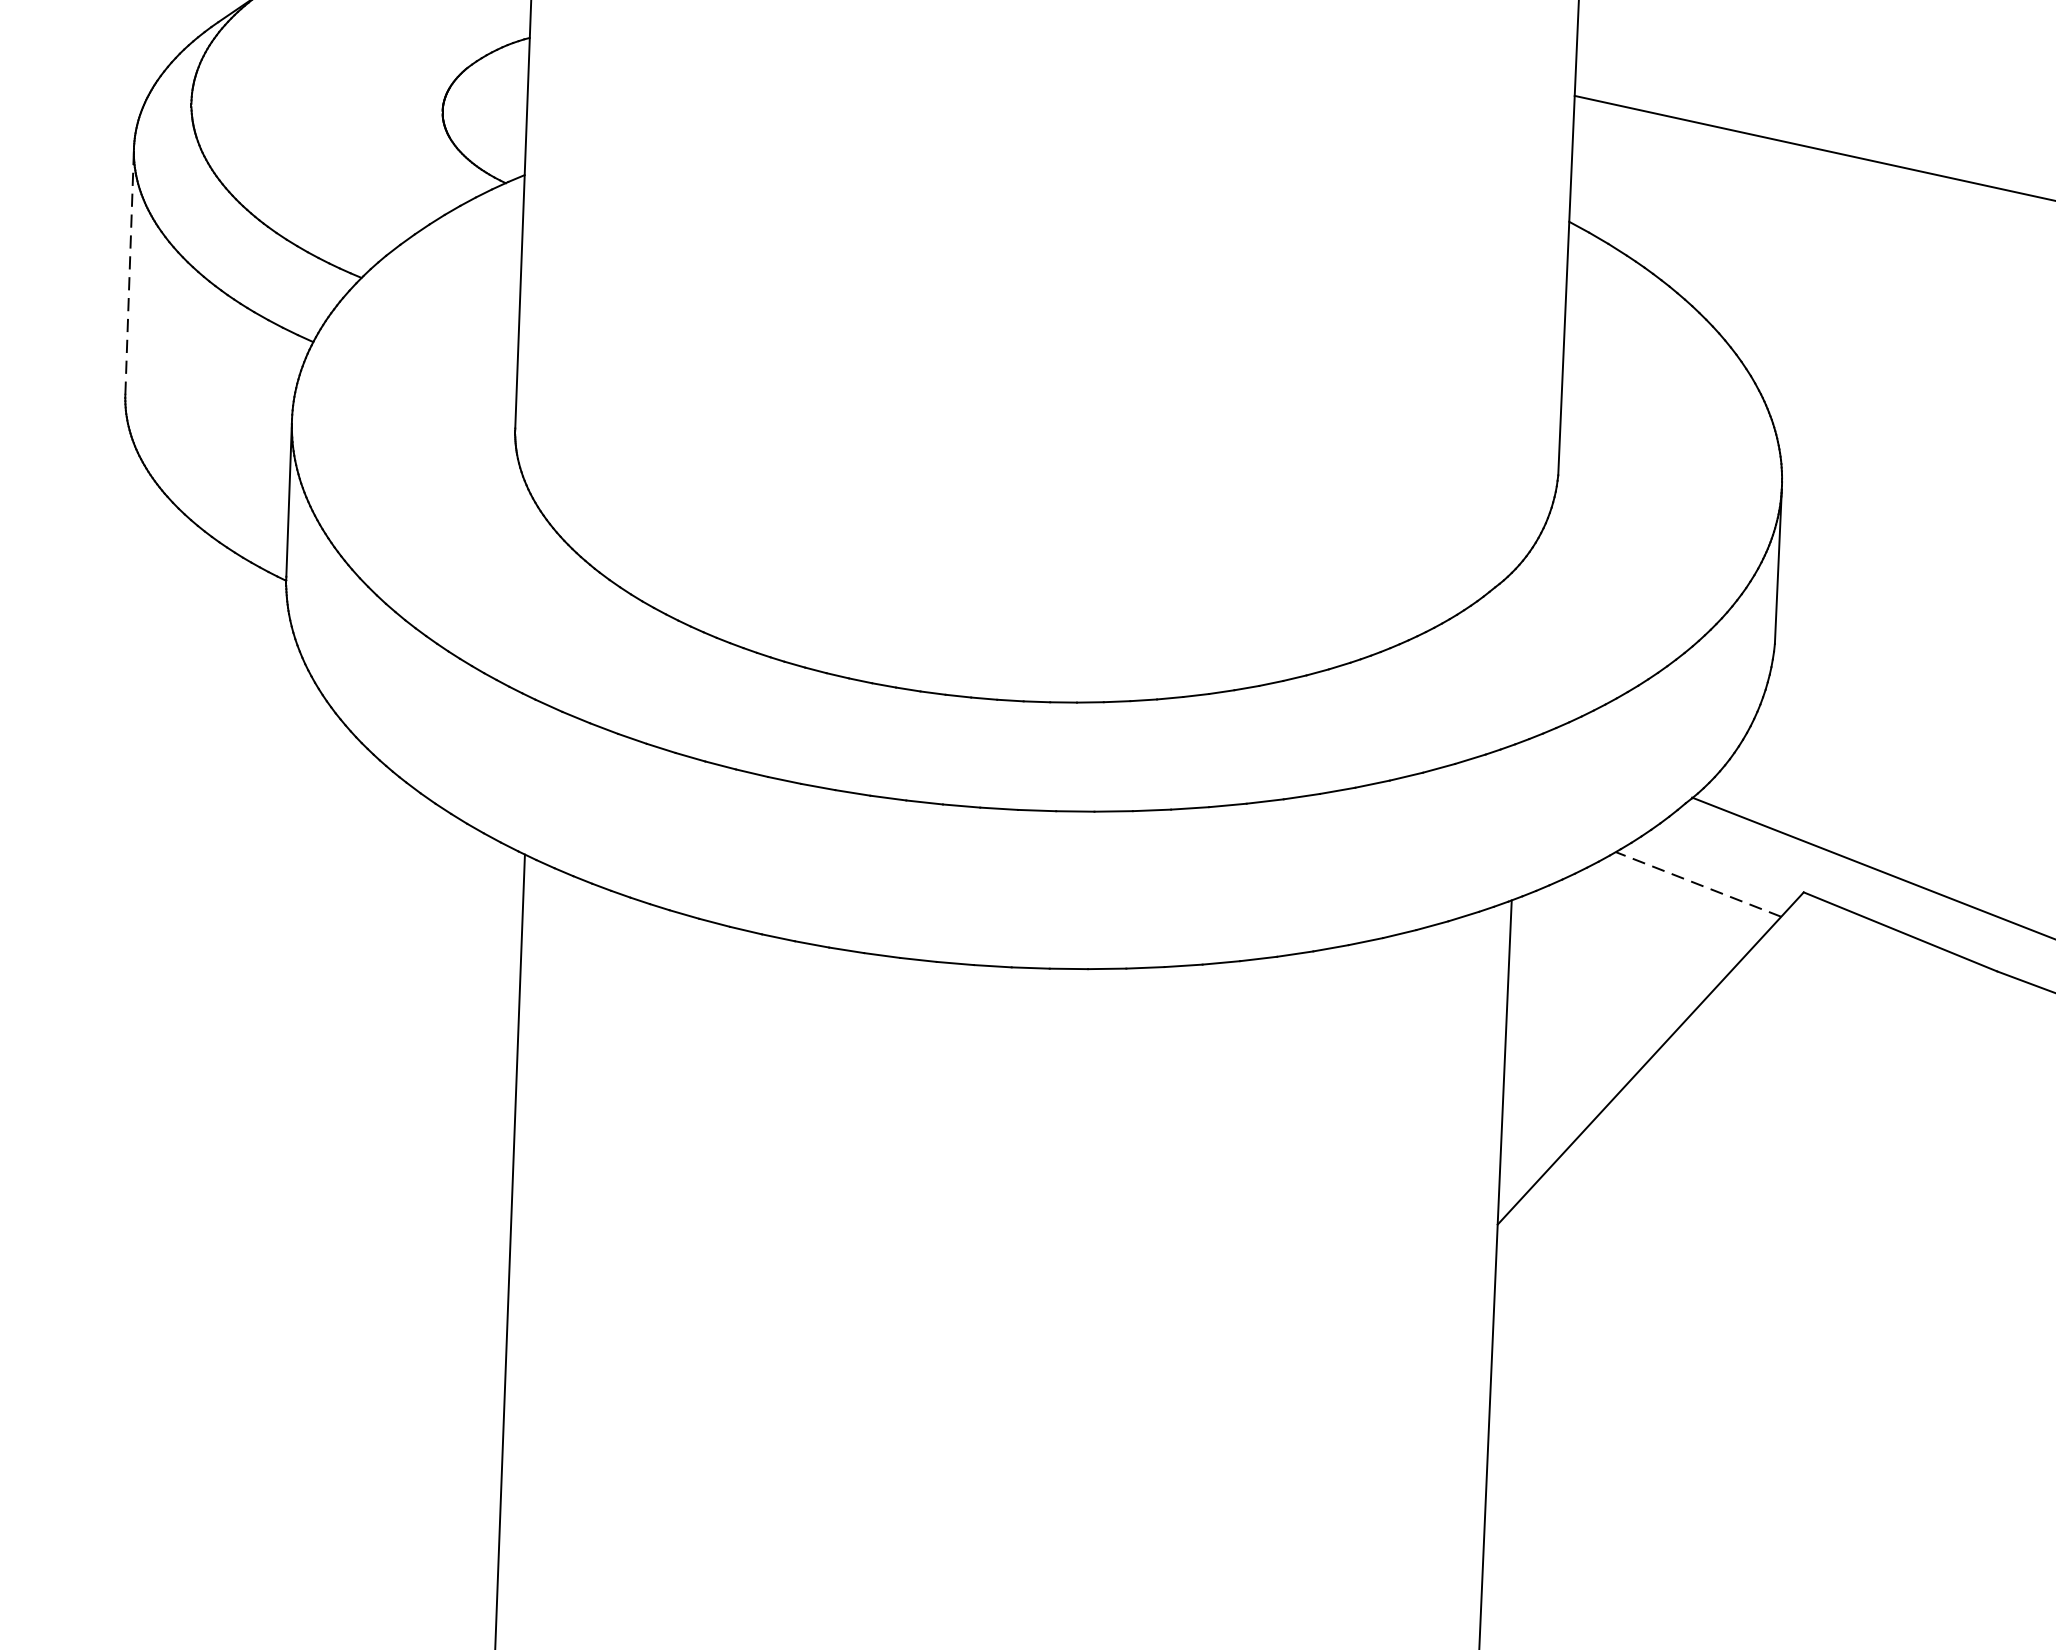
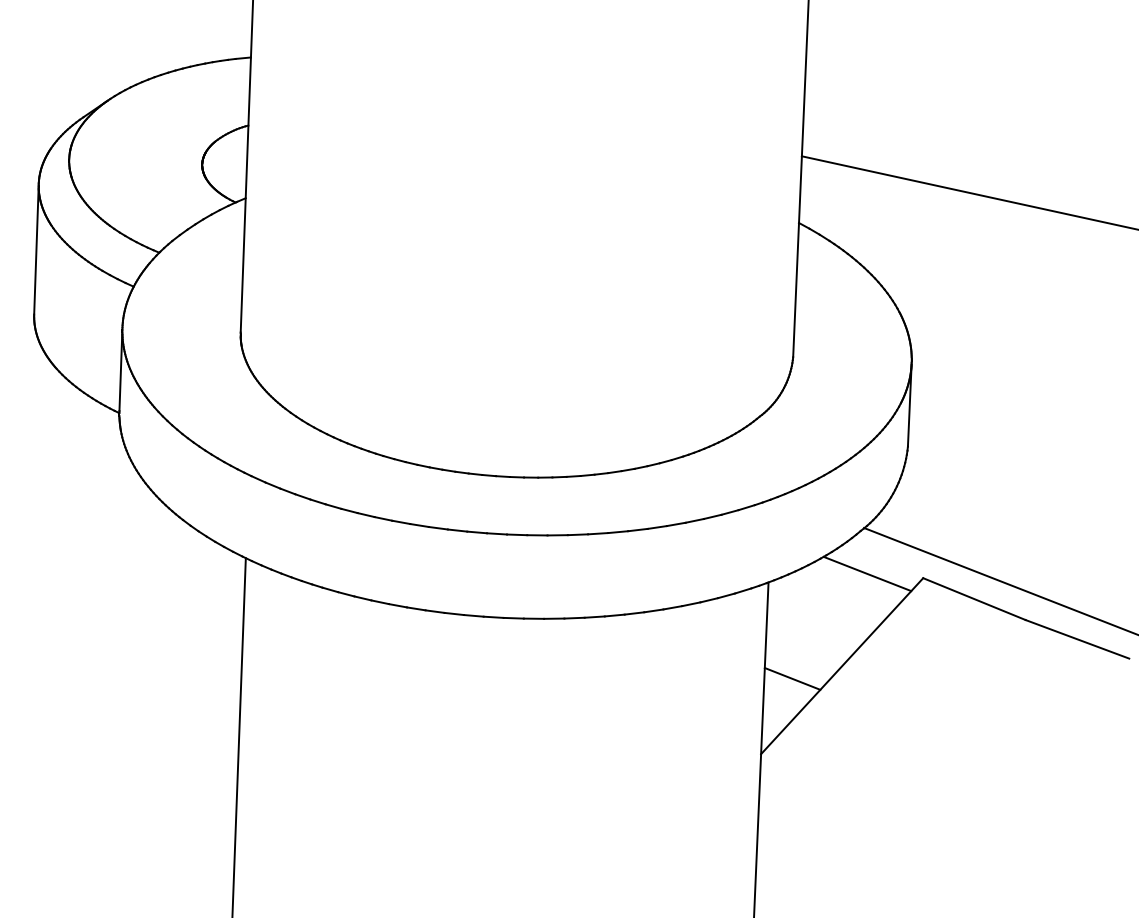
line: (129, 271) -> (36, 249), dashed -> solid
line: (1698, 883) -> (867, 573), dashed -> solid
line: (1556, 1081) -> (792, 678), added

